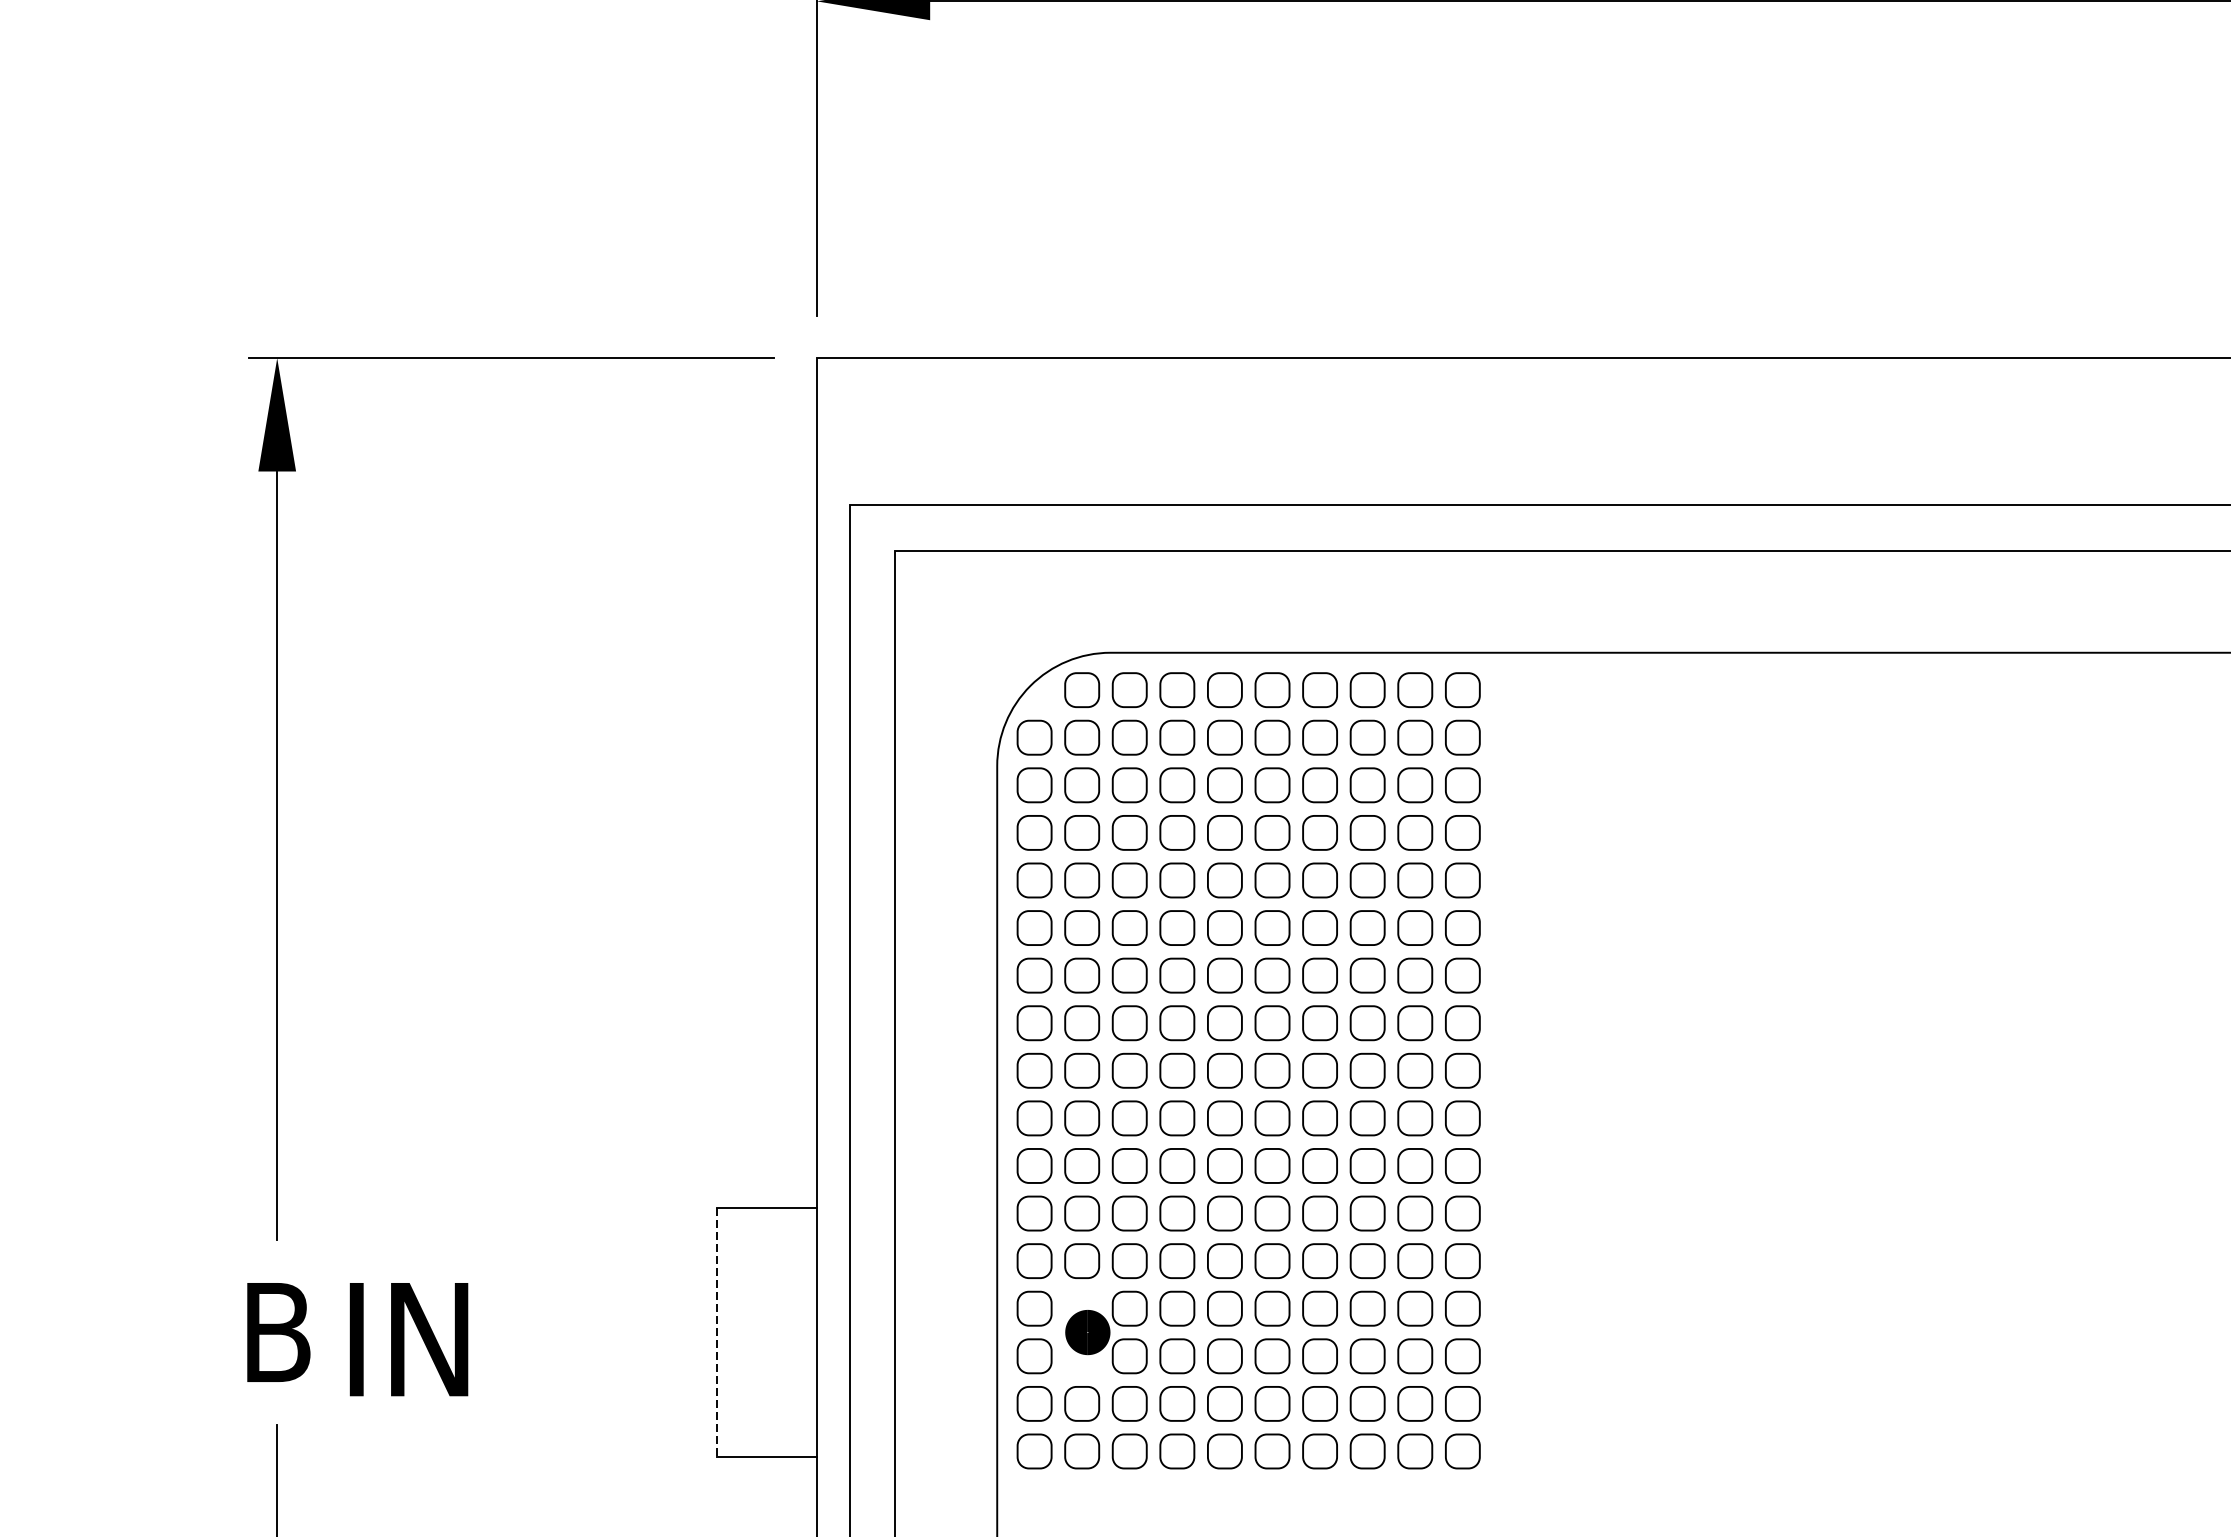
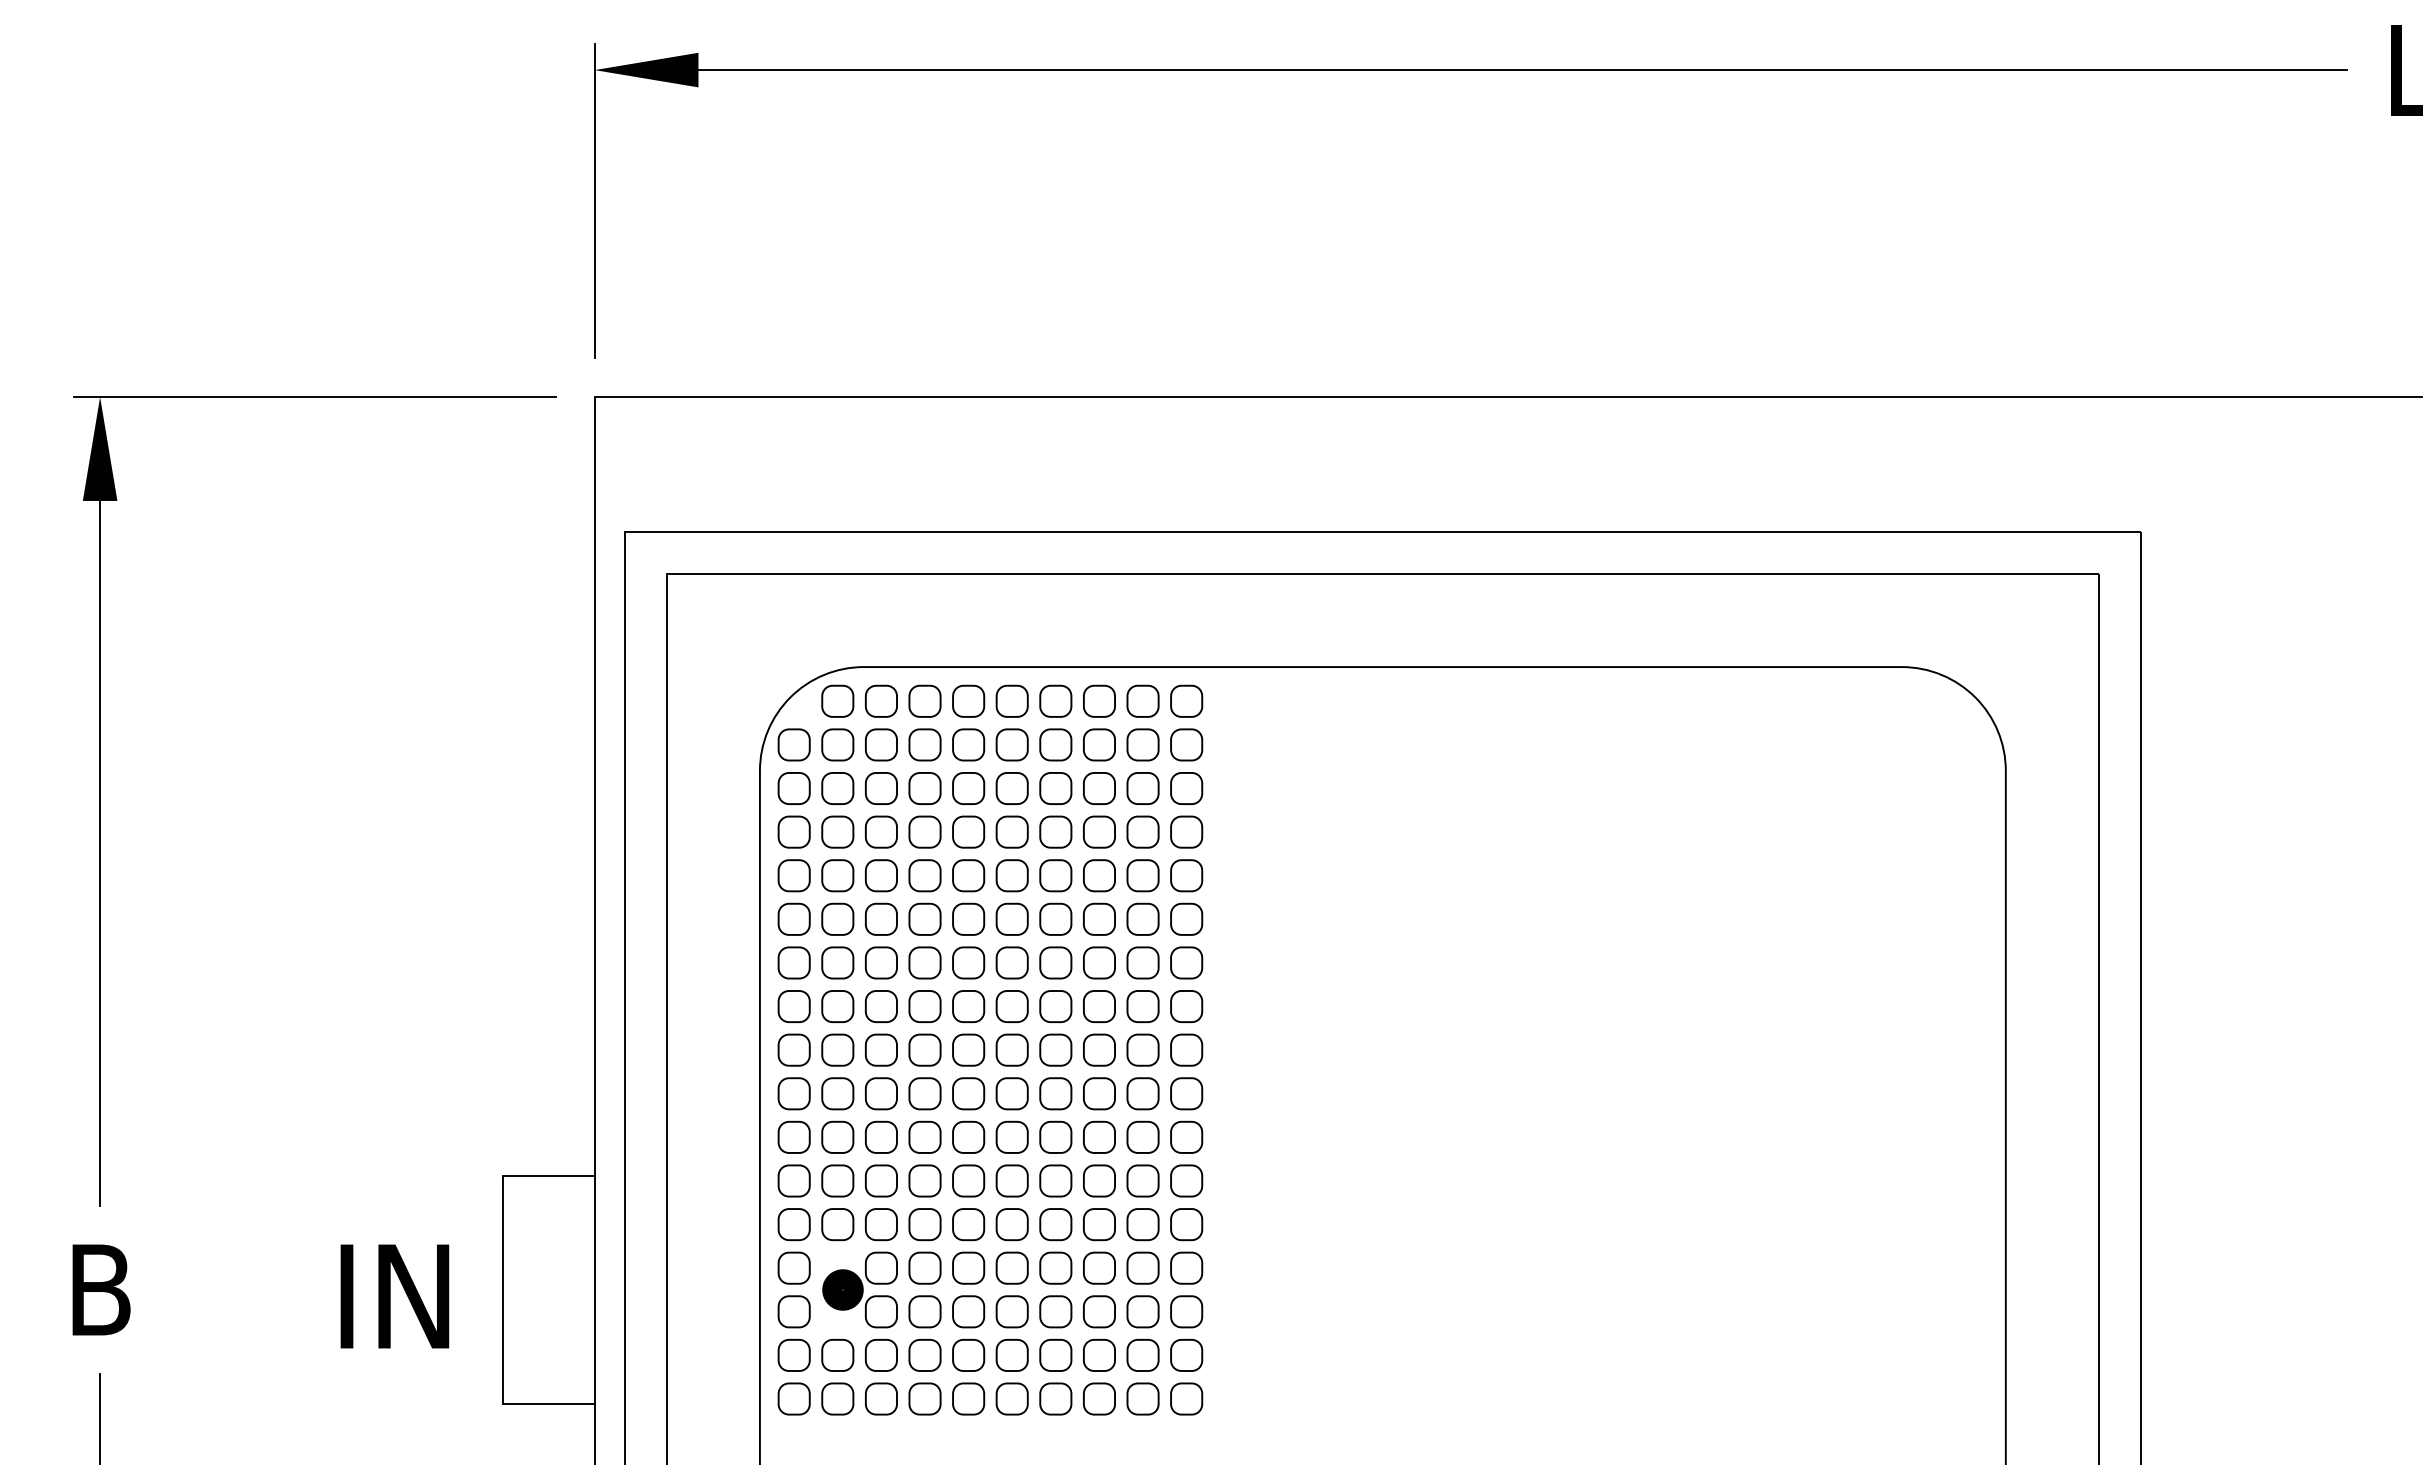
line: (717, 1333) -> (503, 1290), dashed -> solid
text: (408, 1339) -> (394, 1296), moved

